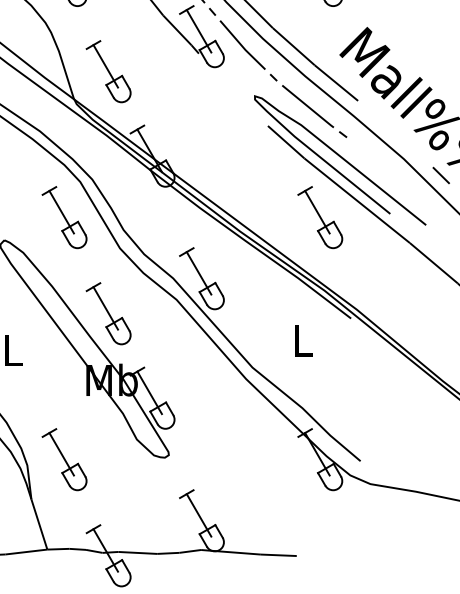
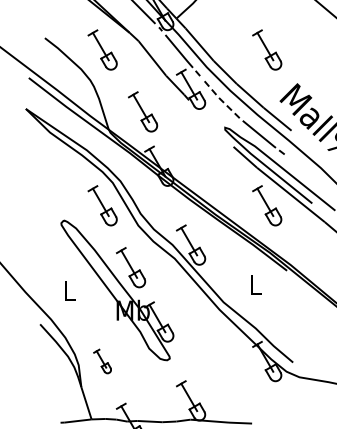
line: (243, 46) -> (217, 95), solid -> dashed
part: (109, 71) -> (143, 111), moved
part: (64, 459) -> (102, 361), size x0.6

